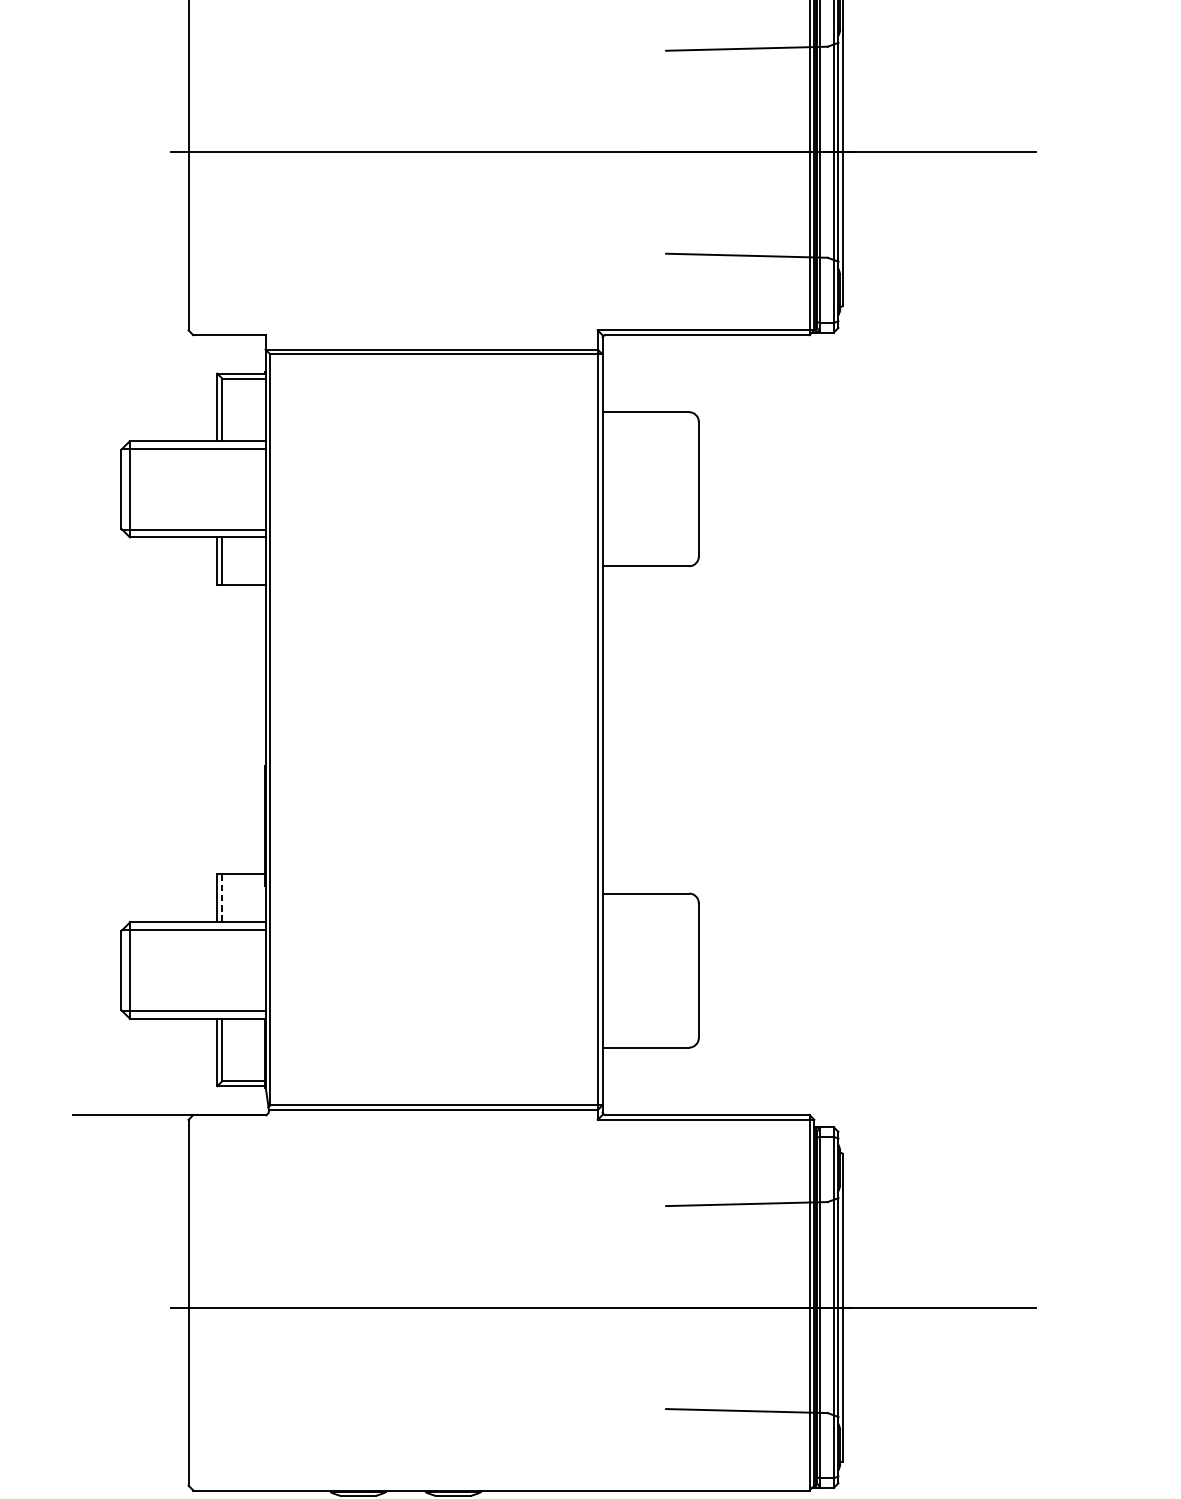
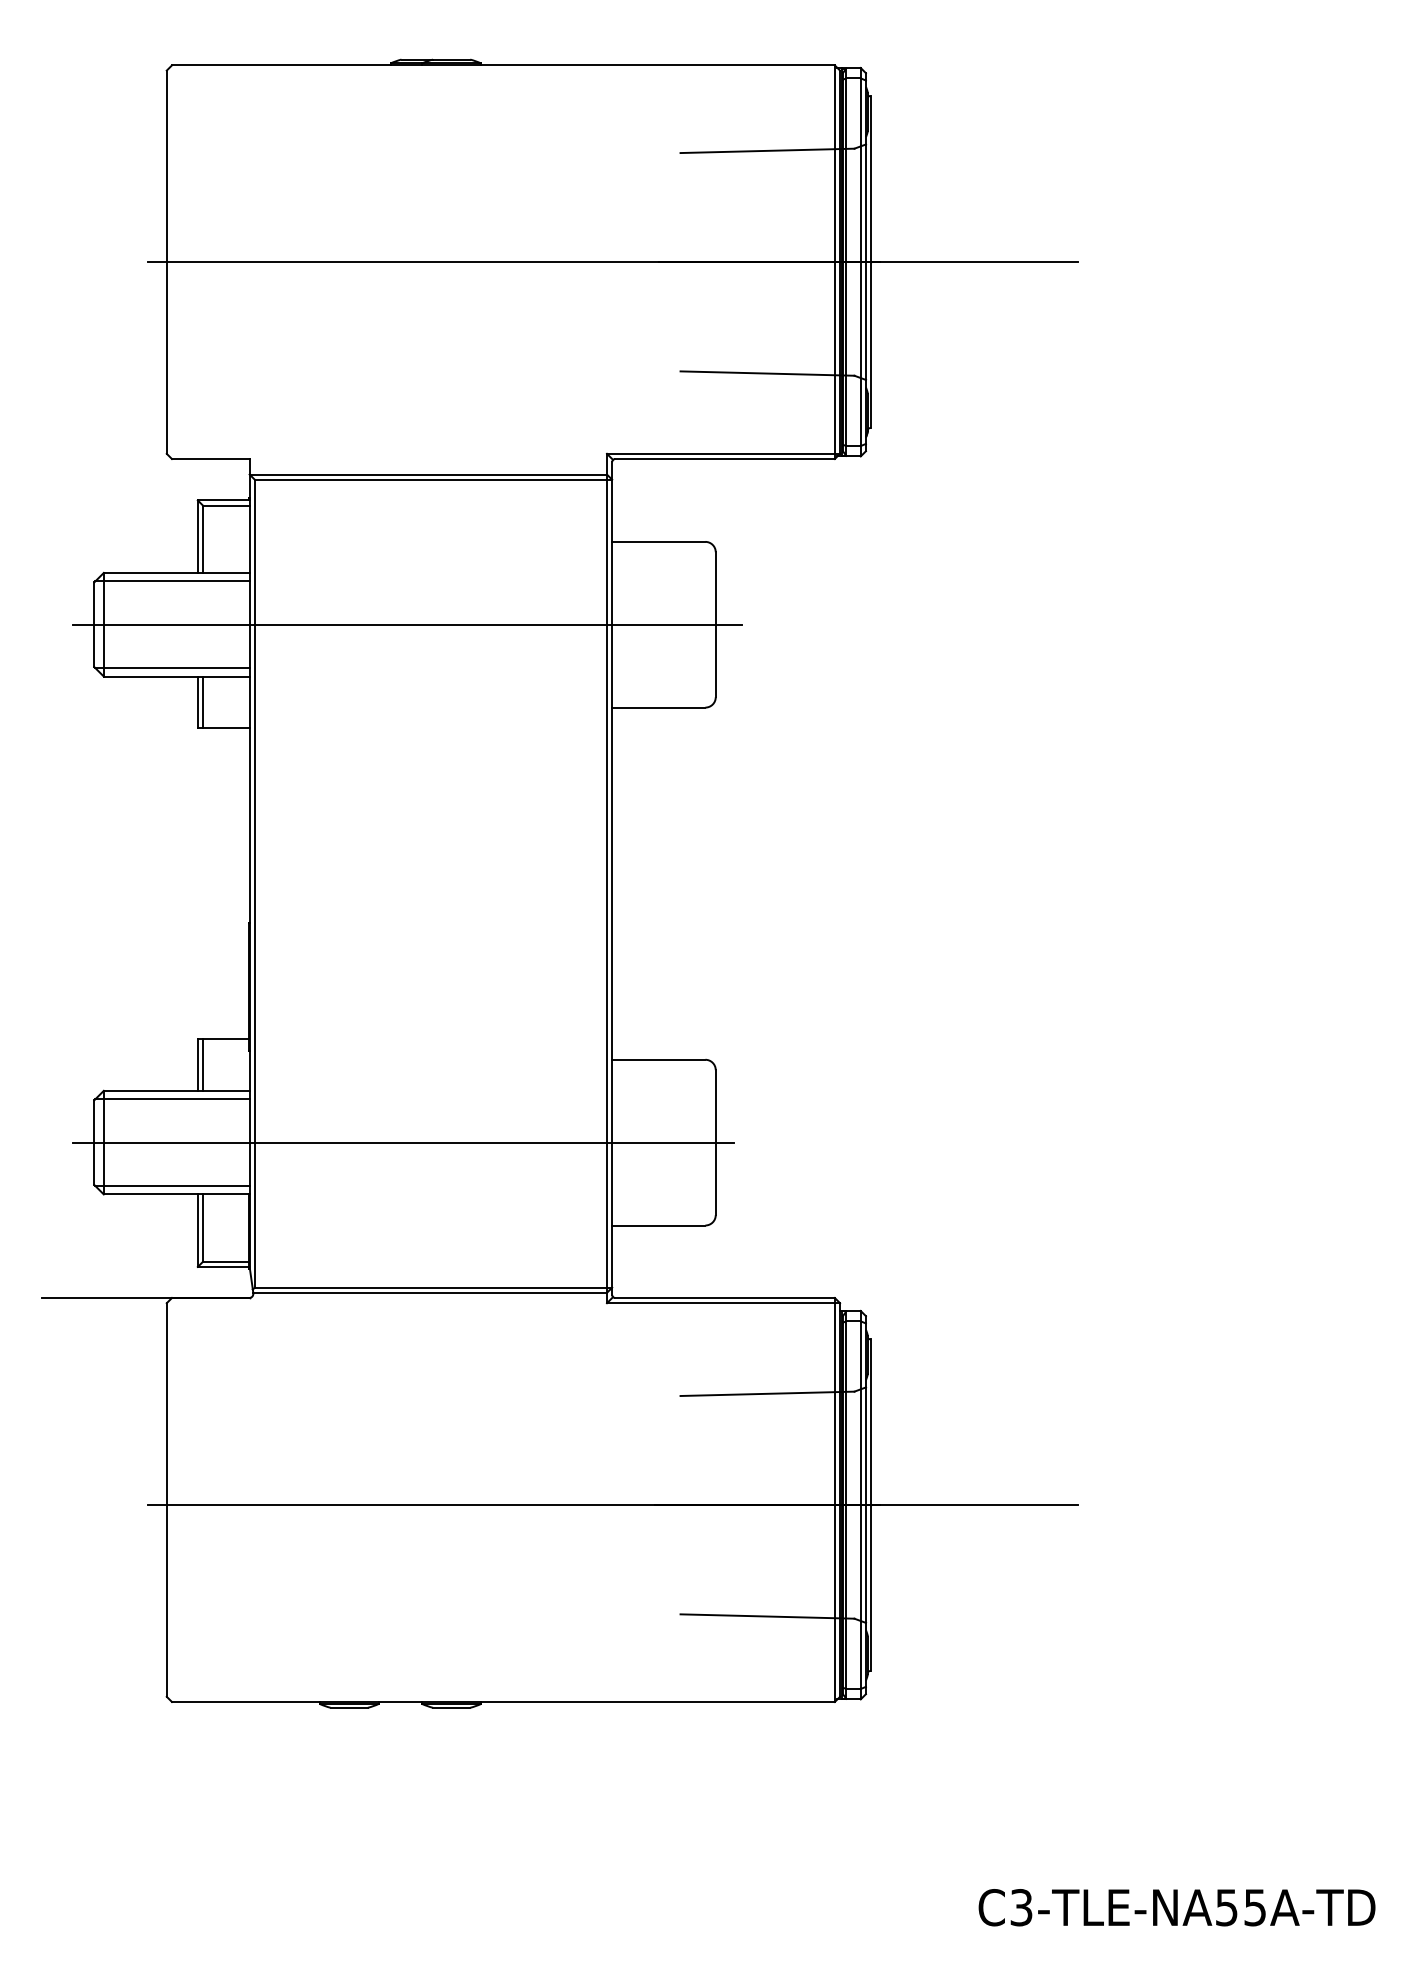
line: (412, 488) -> (407, 624), added
line: (222, 897) -> (203, 1064), dashed -> solid
line: (407, 970) -> (402, 1142), added

